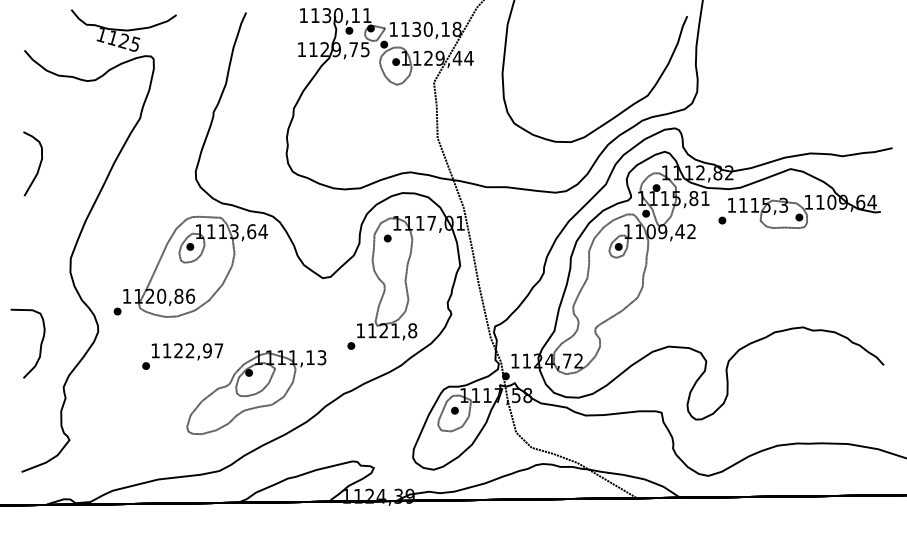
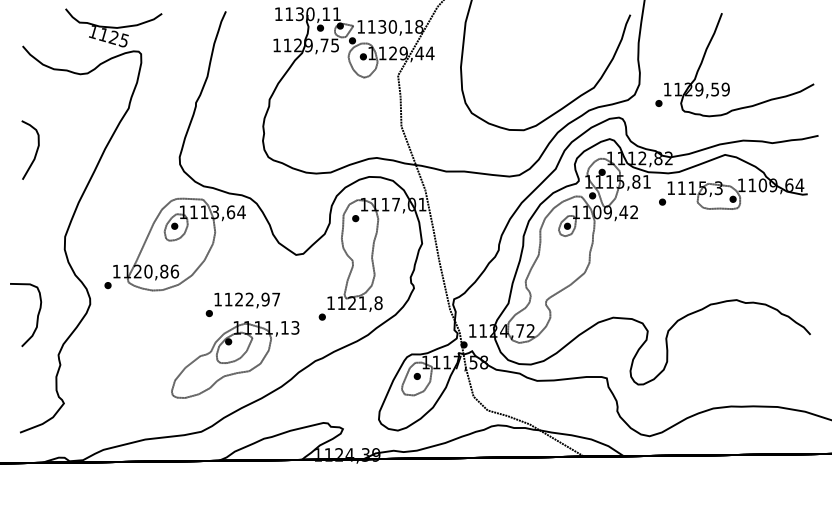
part: (792, 90) -> (726, 82), added
text: (182, 356) -> (242, 304), moved

